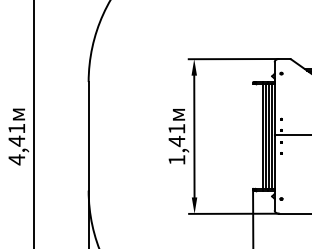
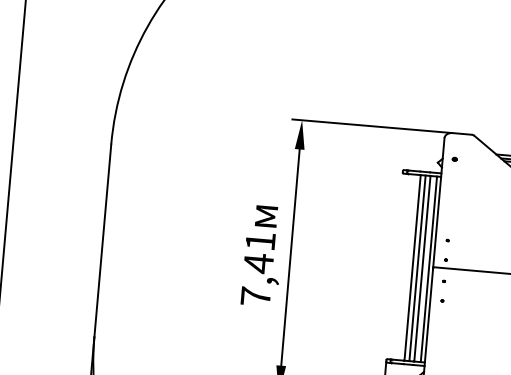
text: (176, 160) -> (254, 297), 1,41 -> 7,41

